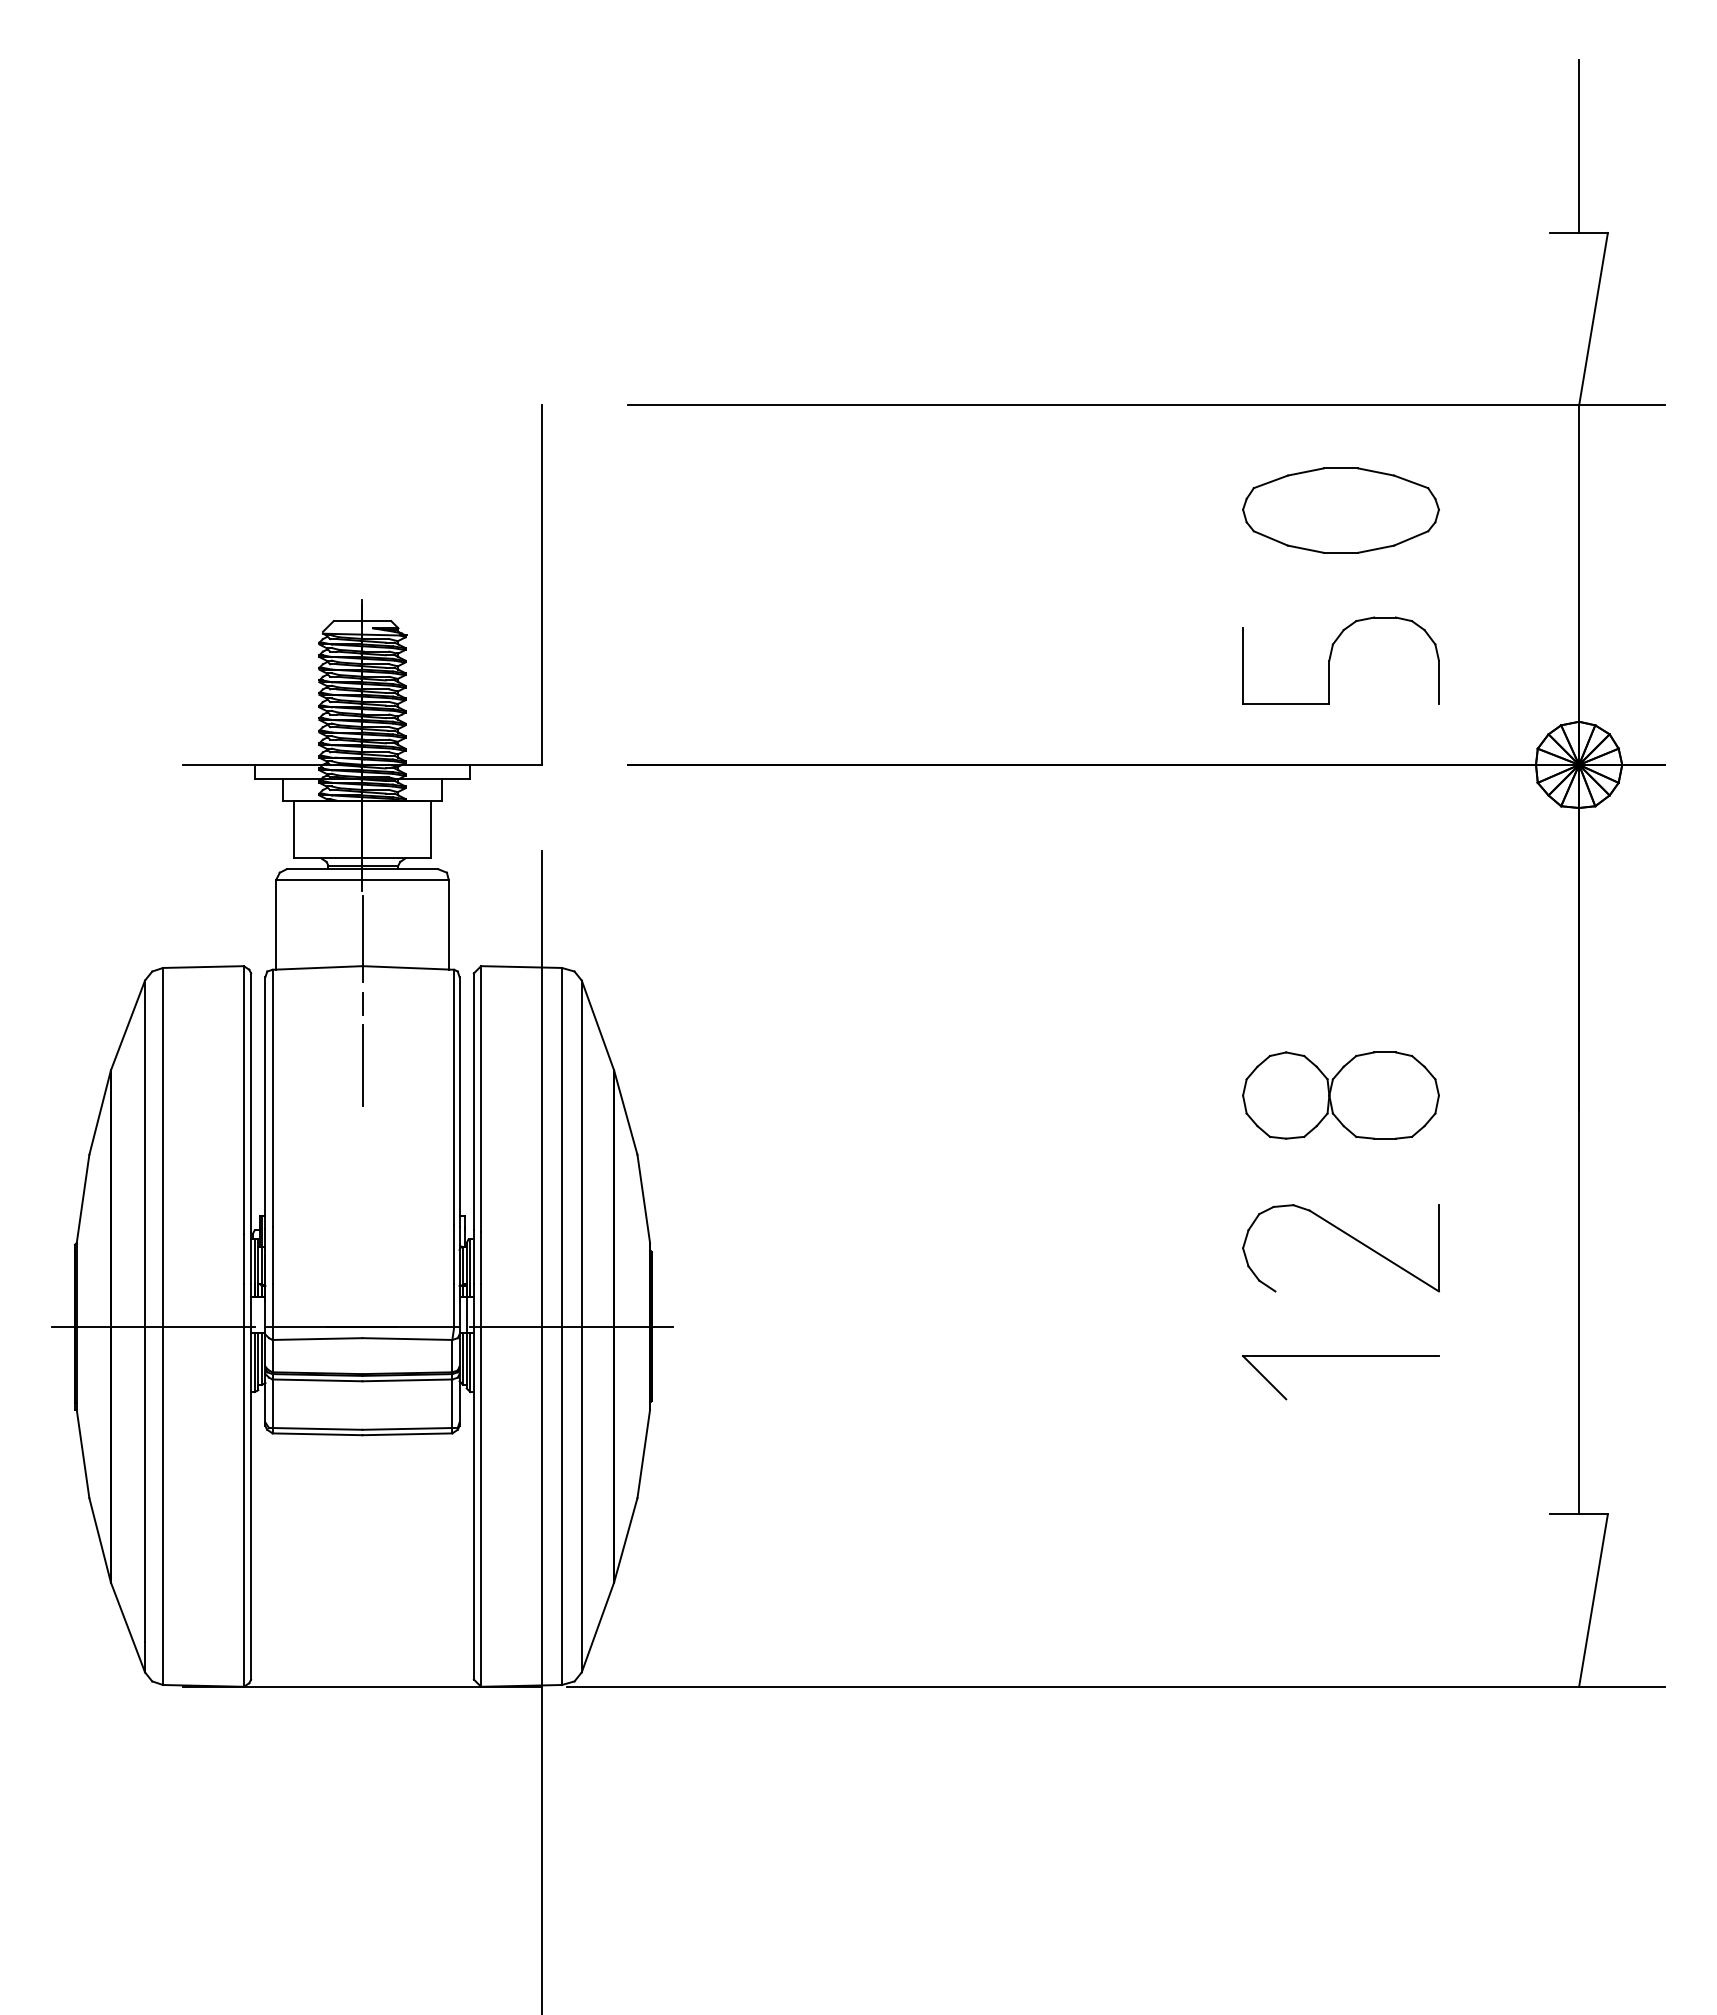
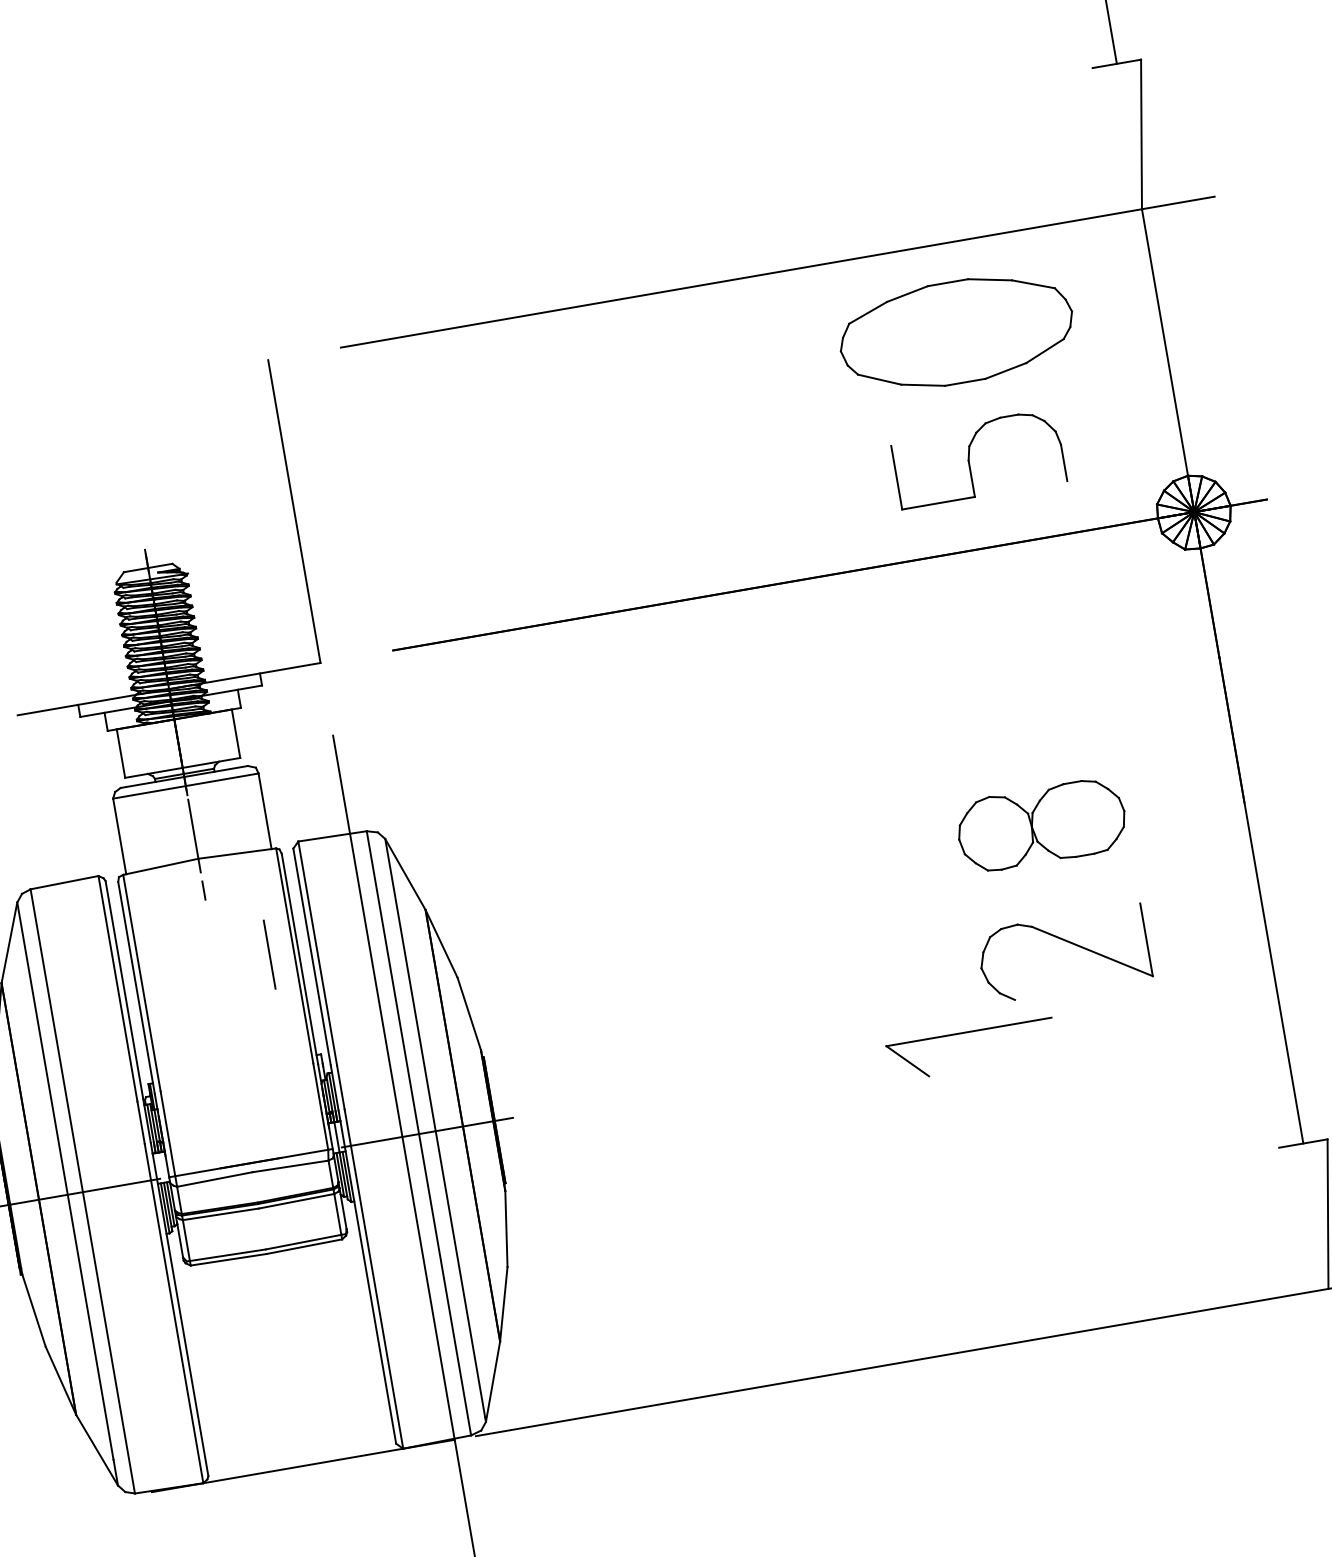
part: (1340, 510) -> (956, 332), size x1.4
line: (362, 1065) -> (269, 954), moved
part: (1340, 1356) -> (968, 1032), moved

